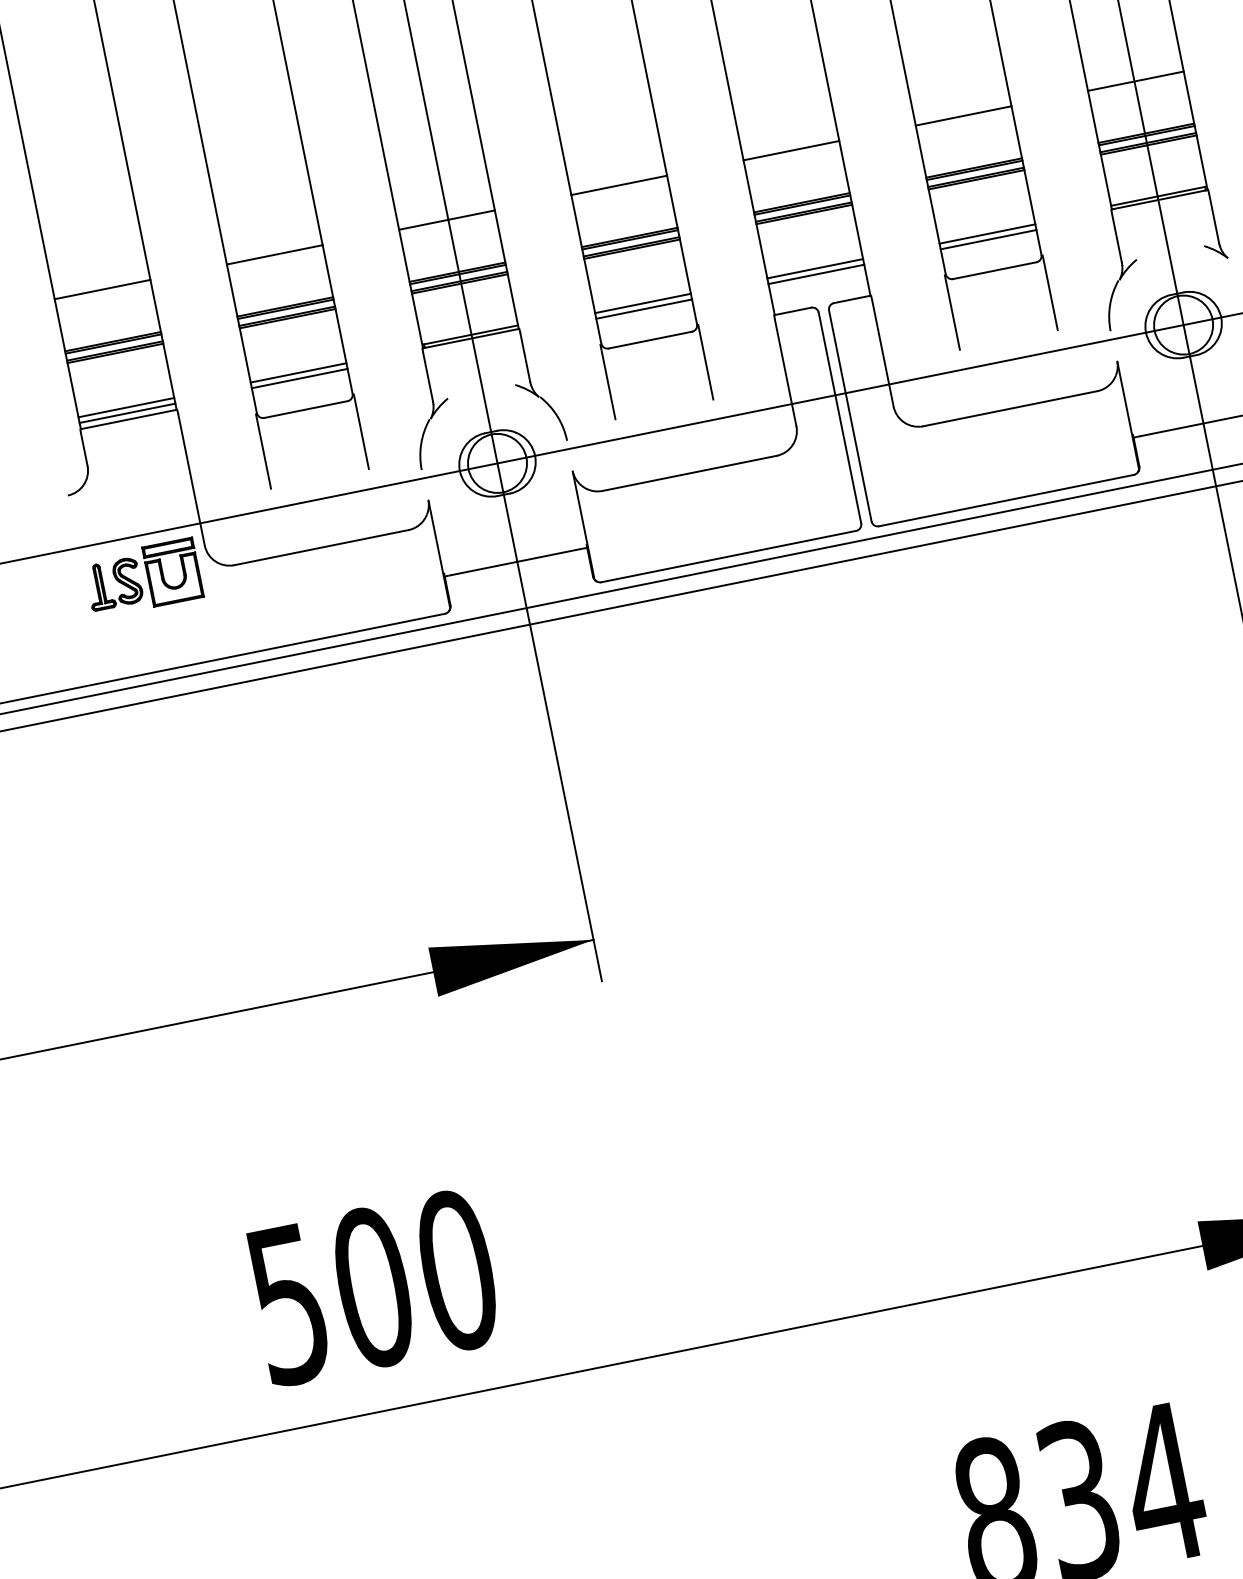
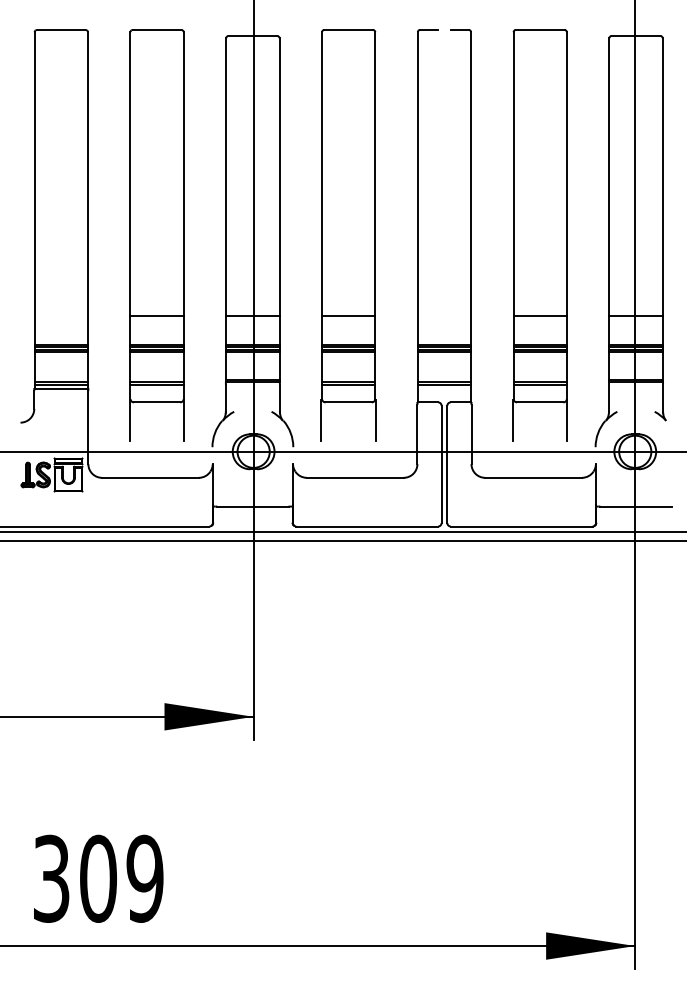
line: (791, 150) -> (444, 316), removed
line: (101, 290) -> (60, 316), removed
text: (373, 1286) -> (98, 878), 500 -> 309

